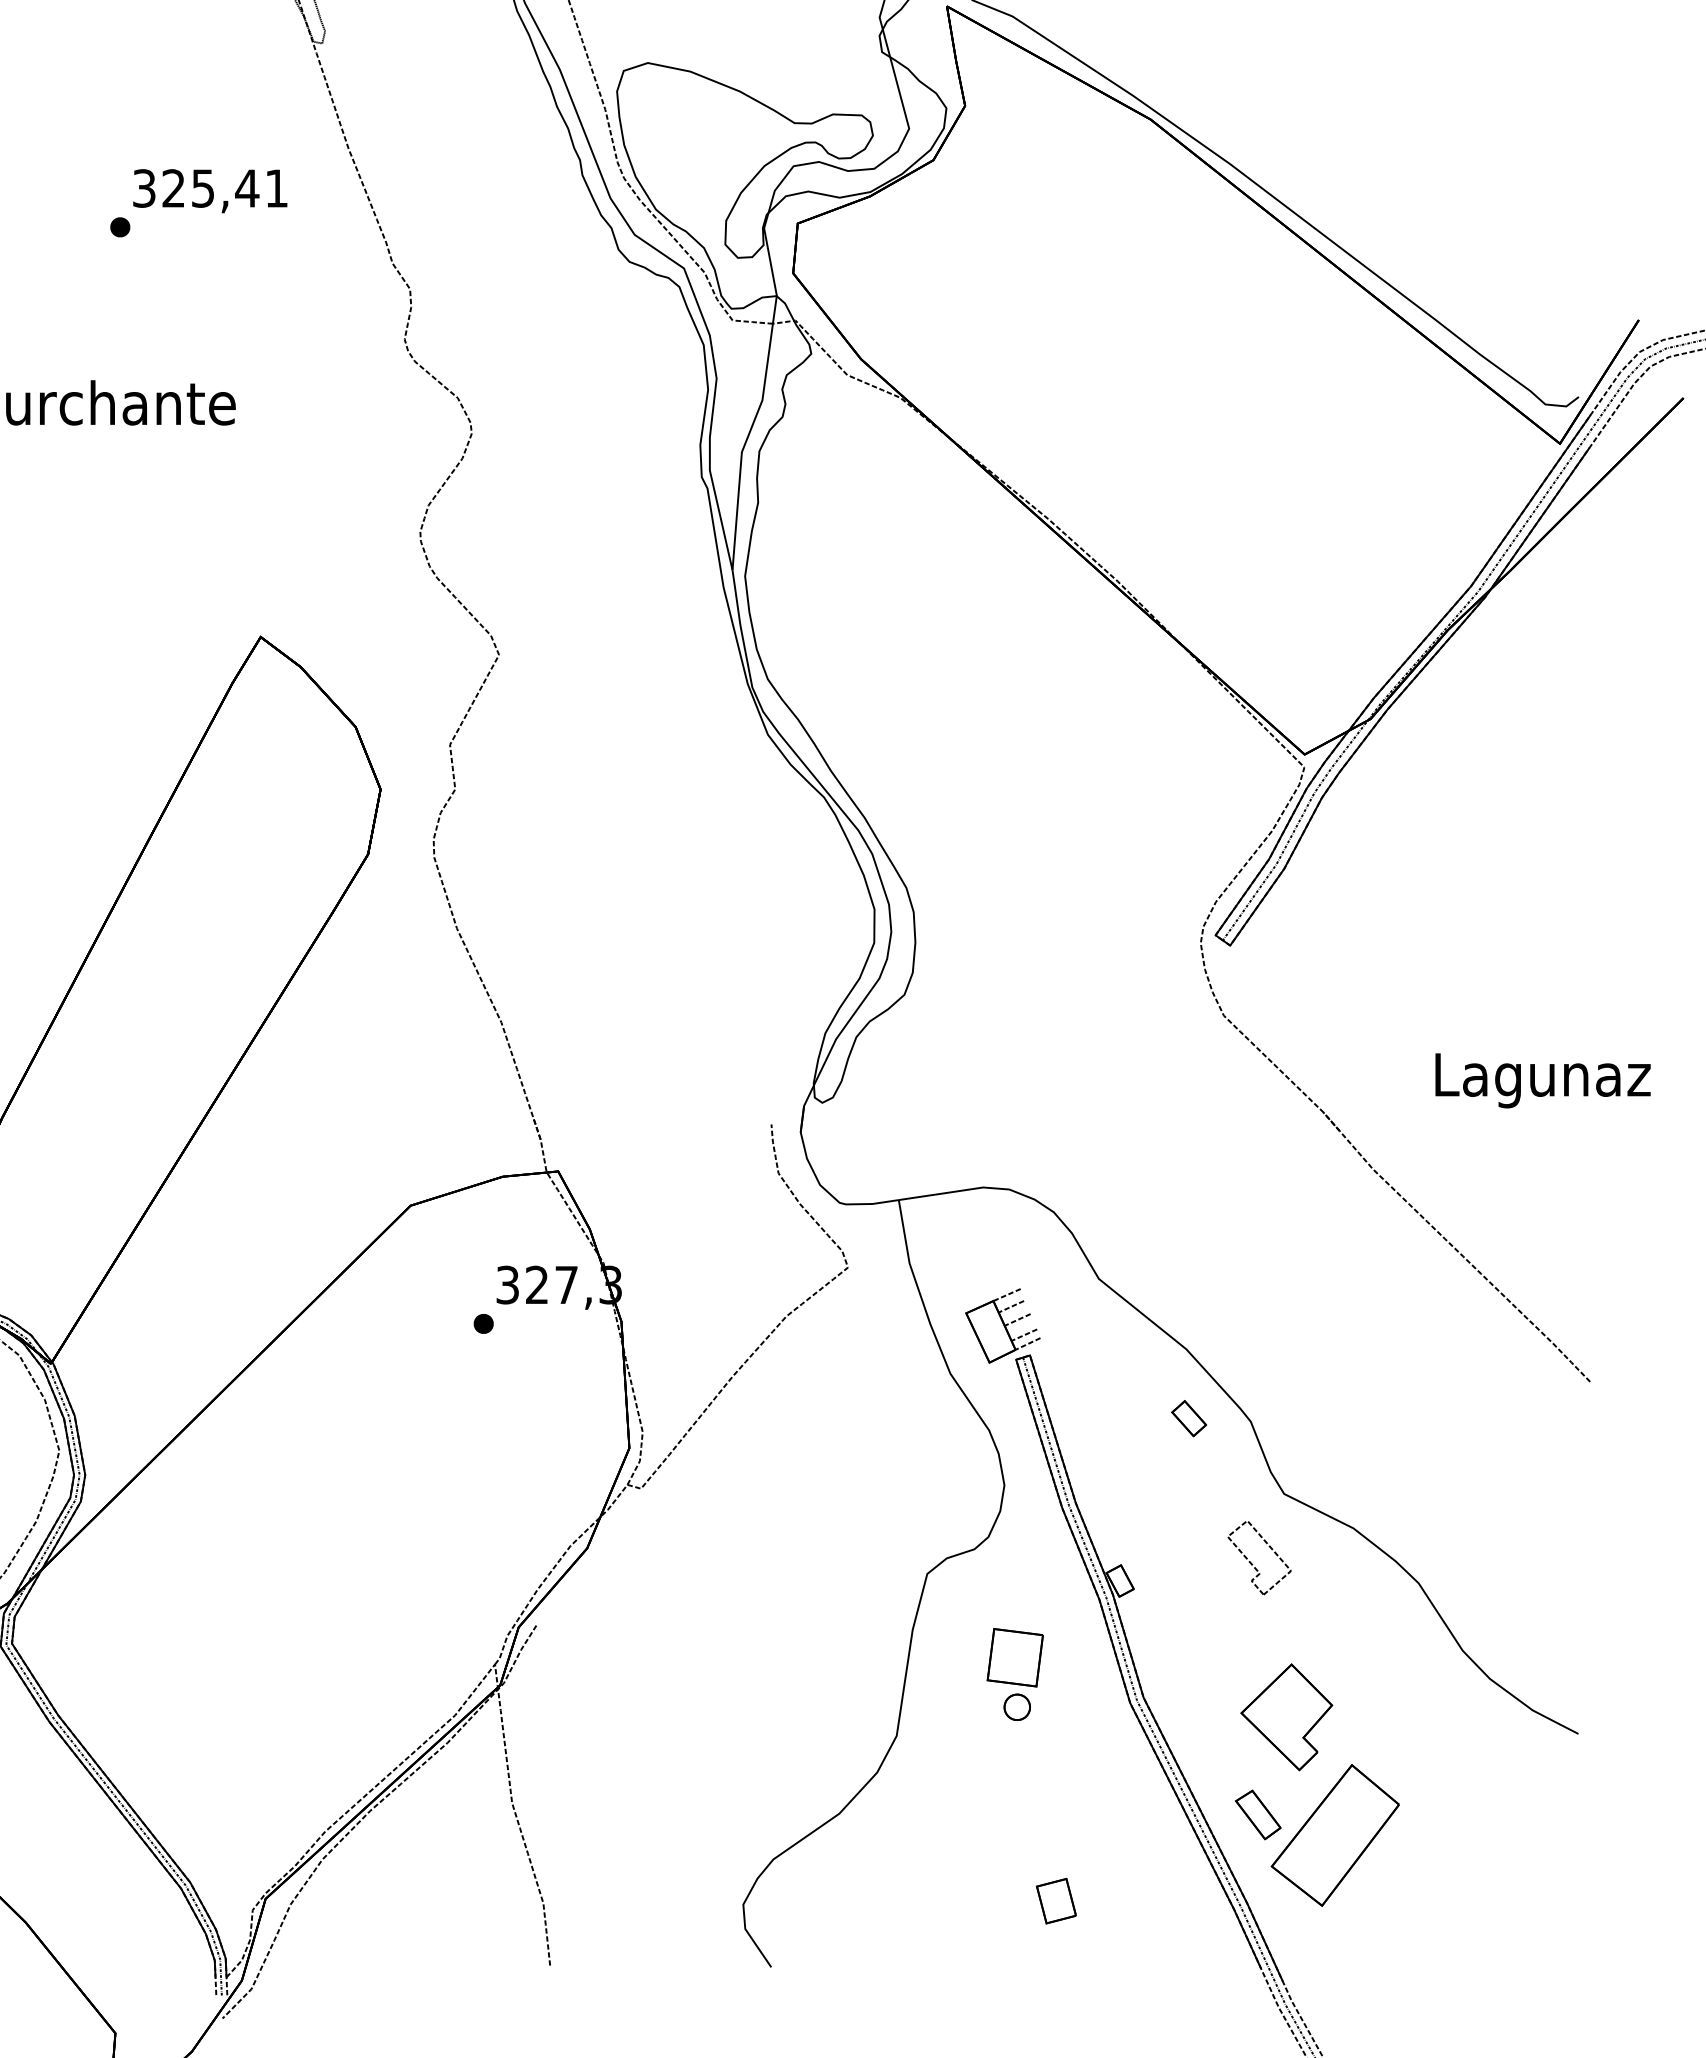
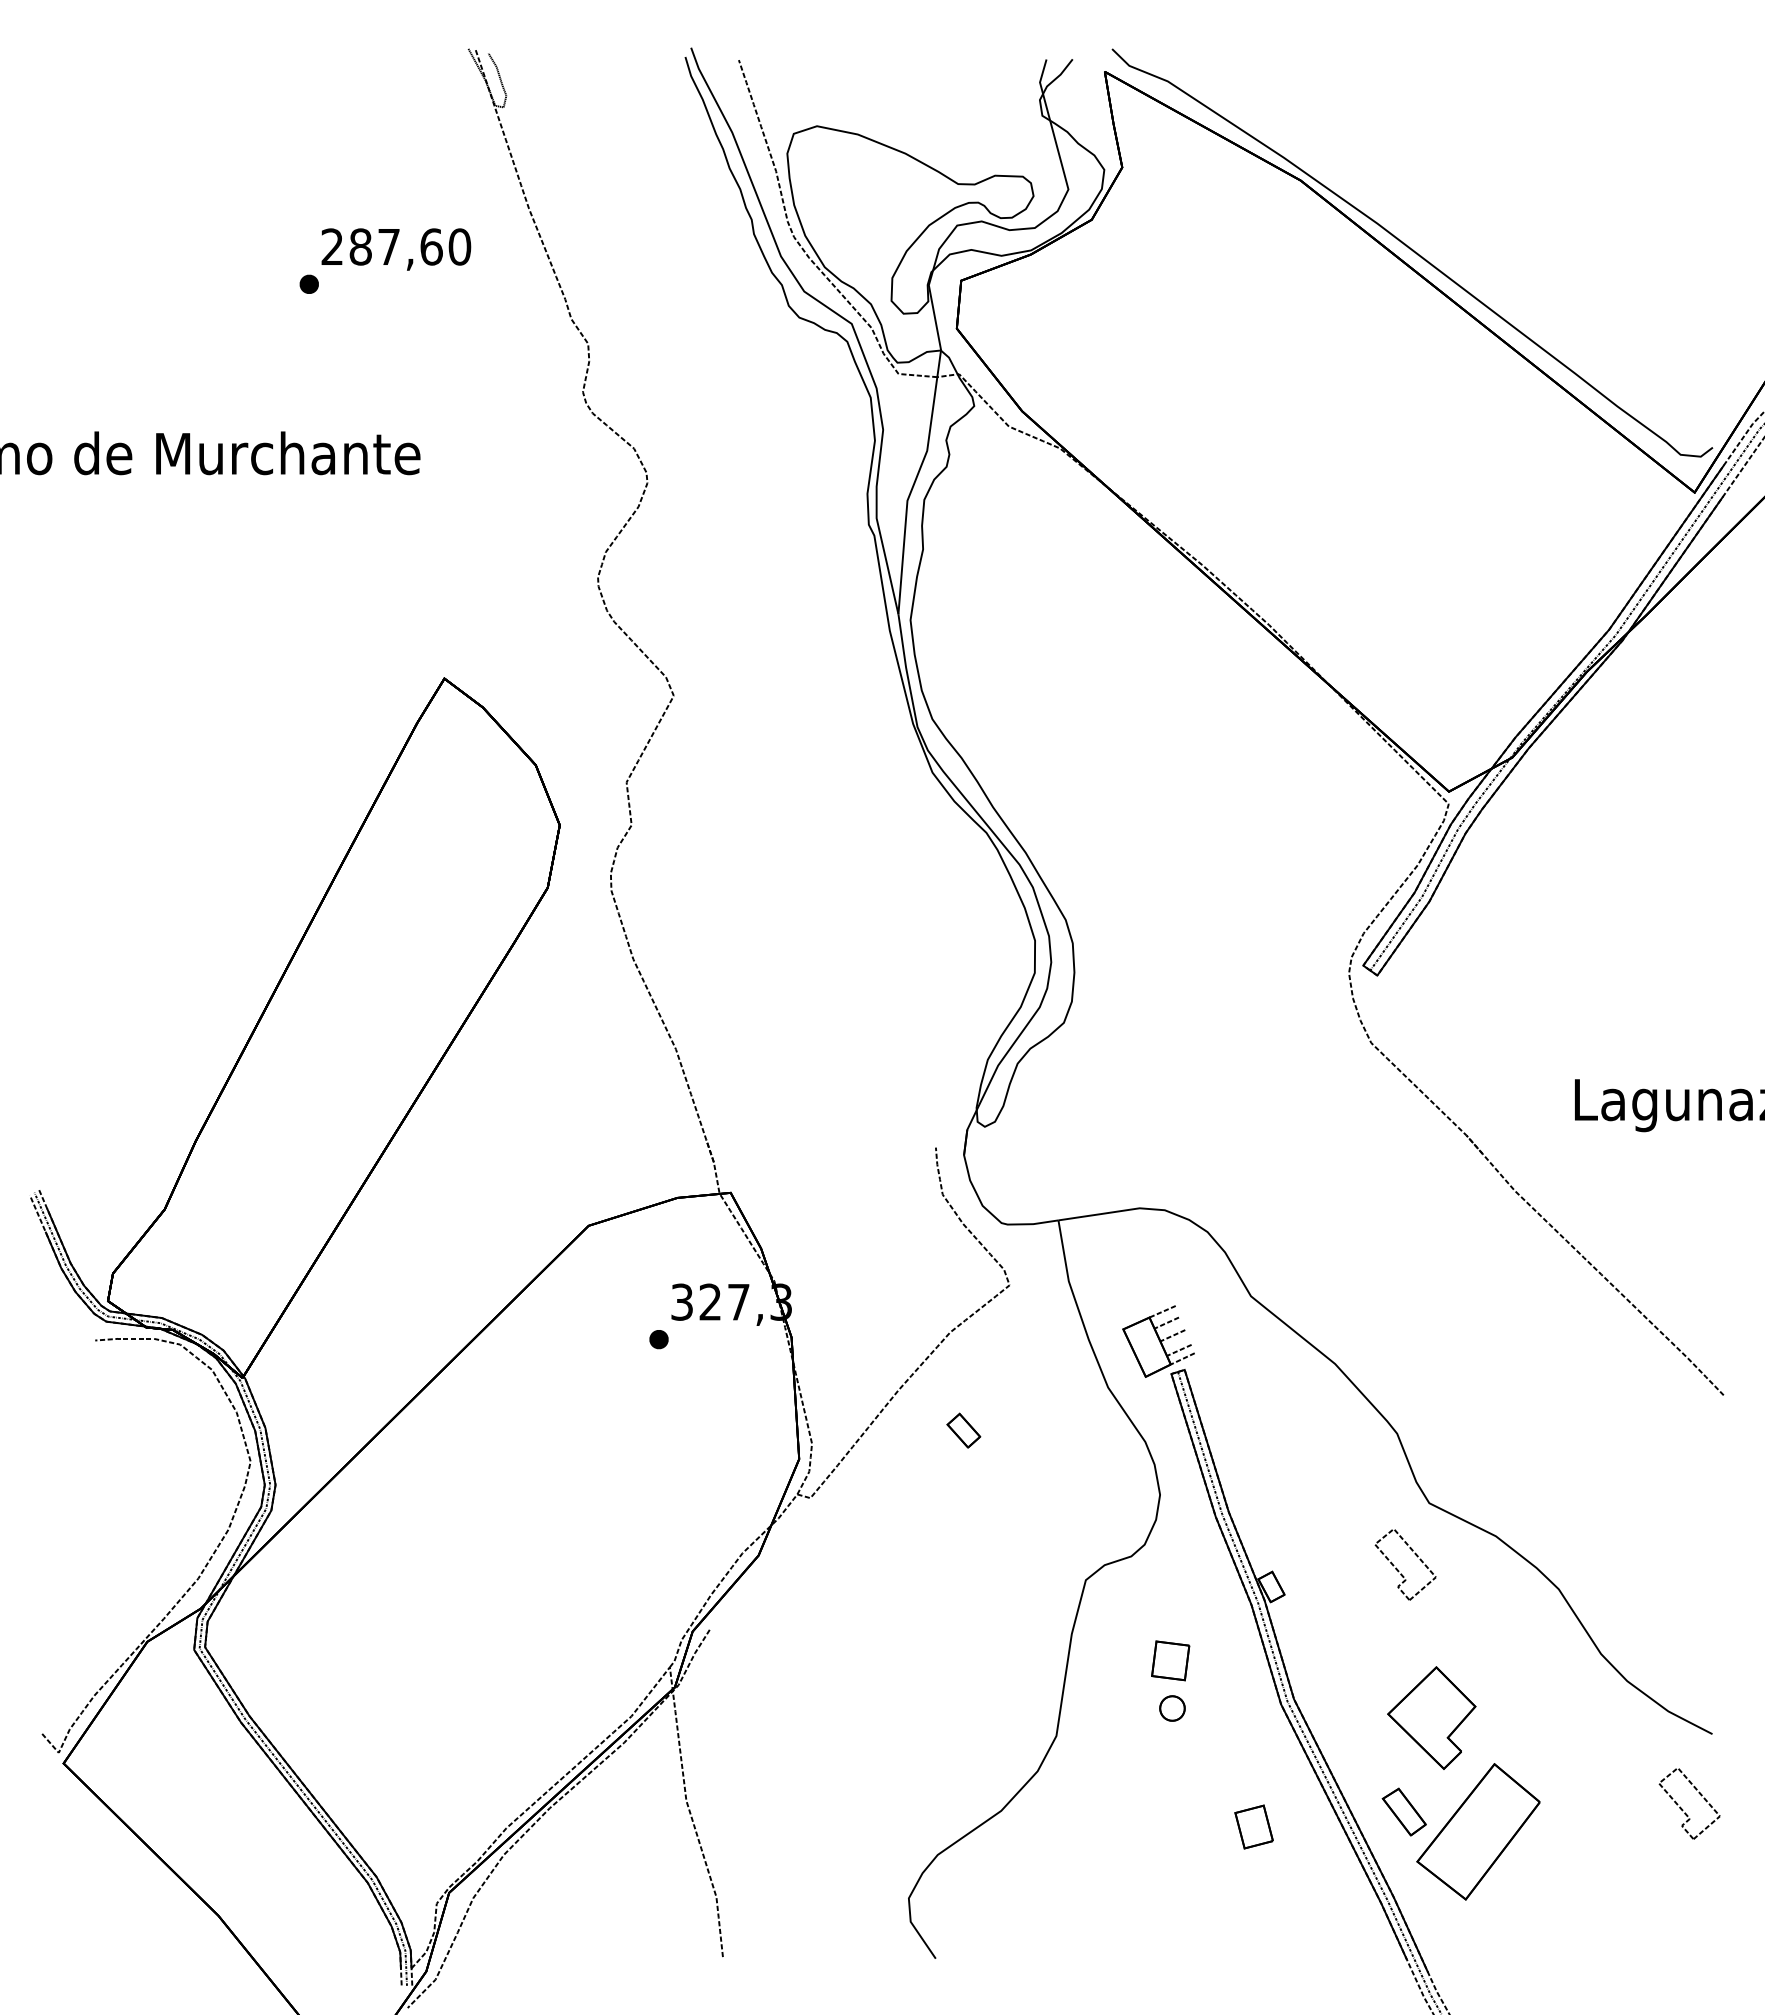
text: (210, 187) -> (396, 246), 325,41 -> 287,60
part: (1188, 1418) -> (963, 1430), moved
part: (1015, 1657) -> (1170, 1660), size x0.7
part: (1548, 1812) -> (1683, 1809), added
part: (1055, 1900) -> (1253, 1826), moved

